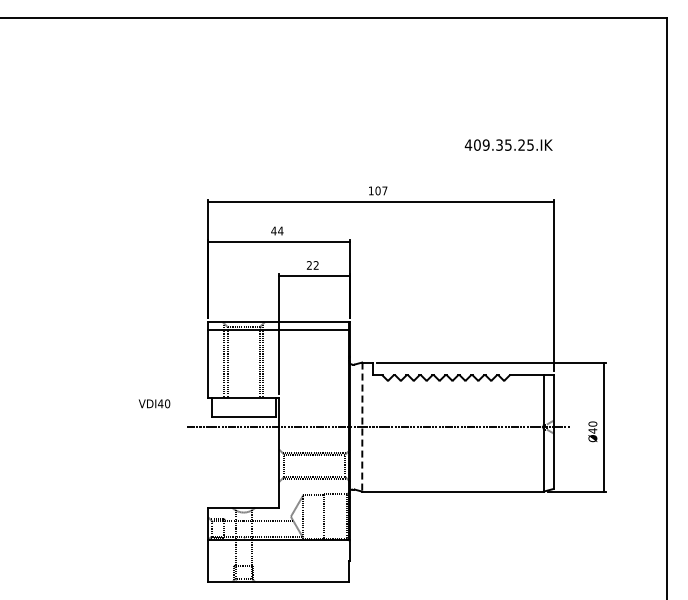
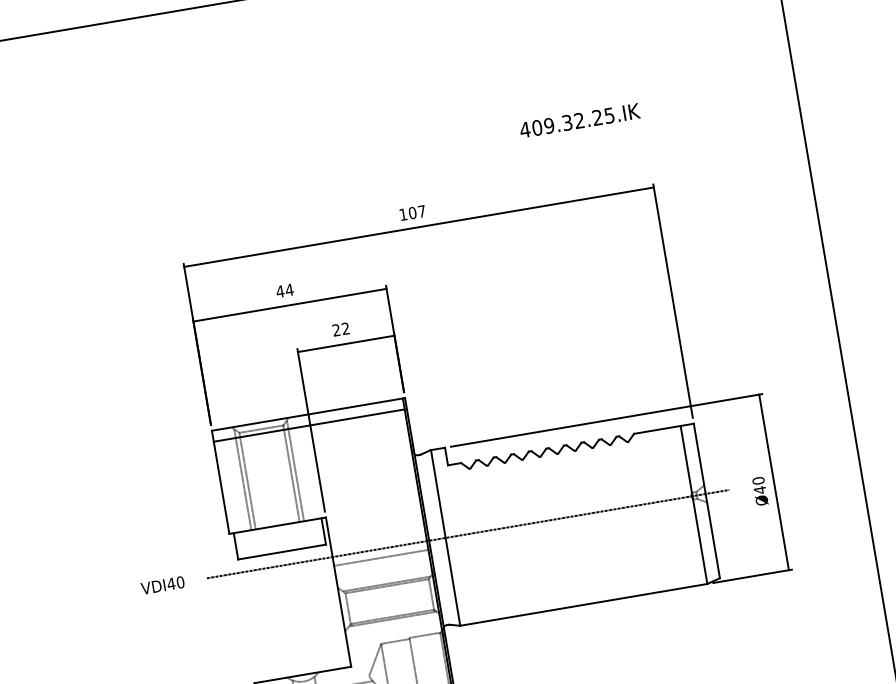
text: (508, 144) -> (579, 119), 409.35.25.IK -> 409.32.25.IK
text: (154, 403) -> (162, 584), moved
line: (362, 427) -> (445, 538), dashed -> solid
line: (314, 433) -> (382, 557), added

